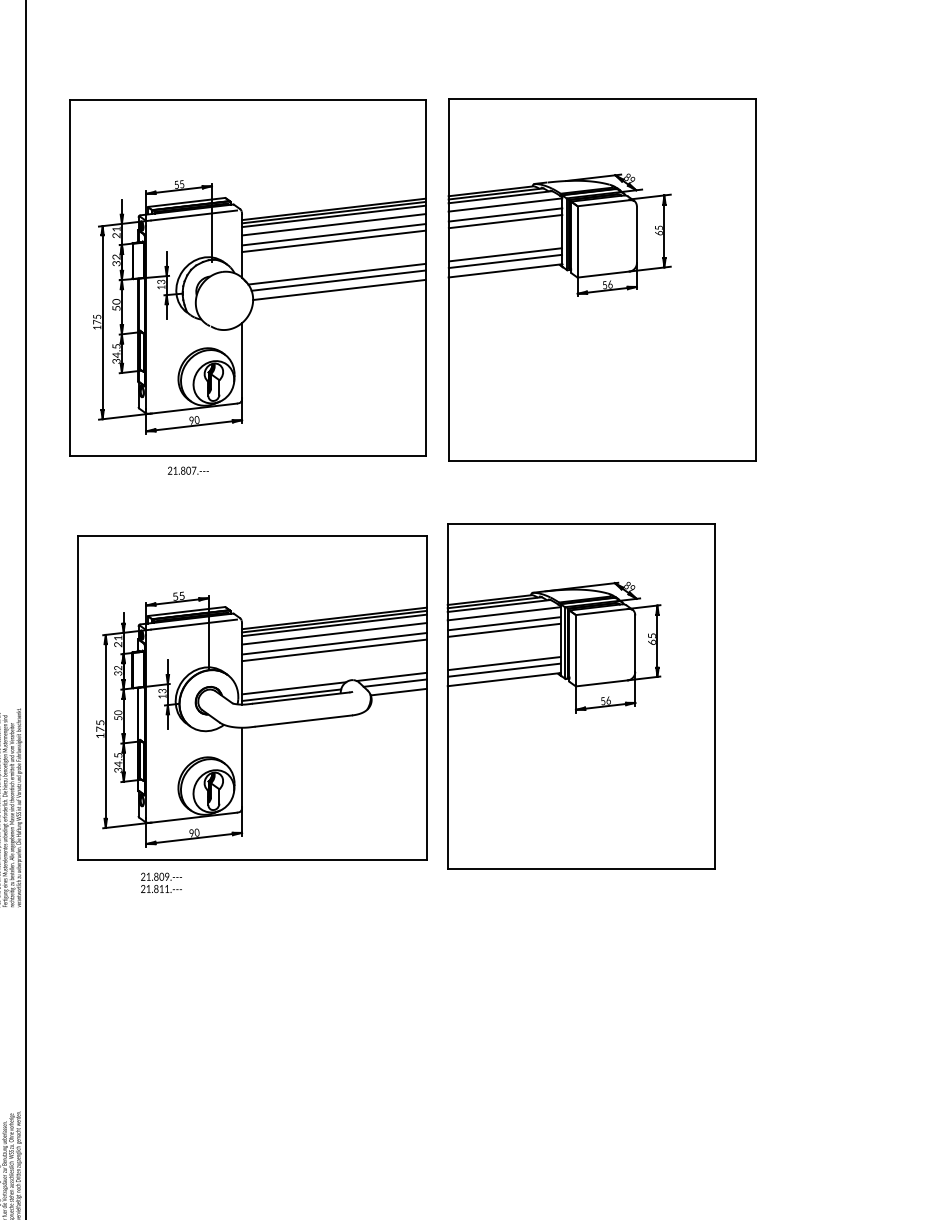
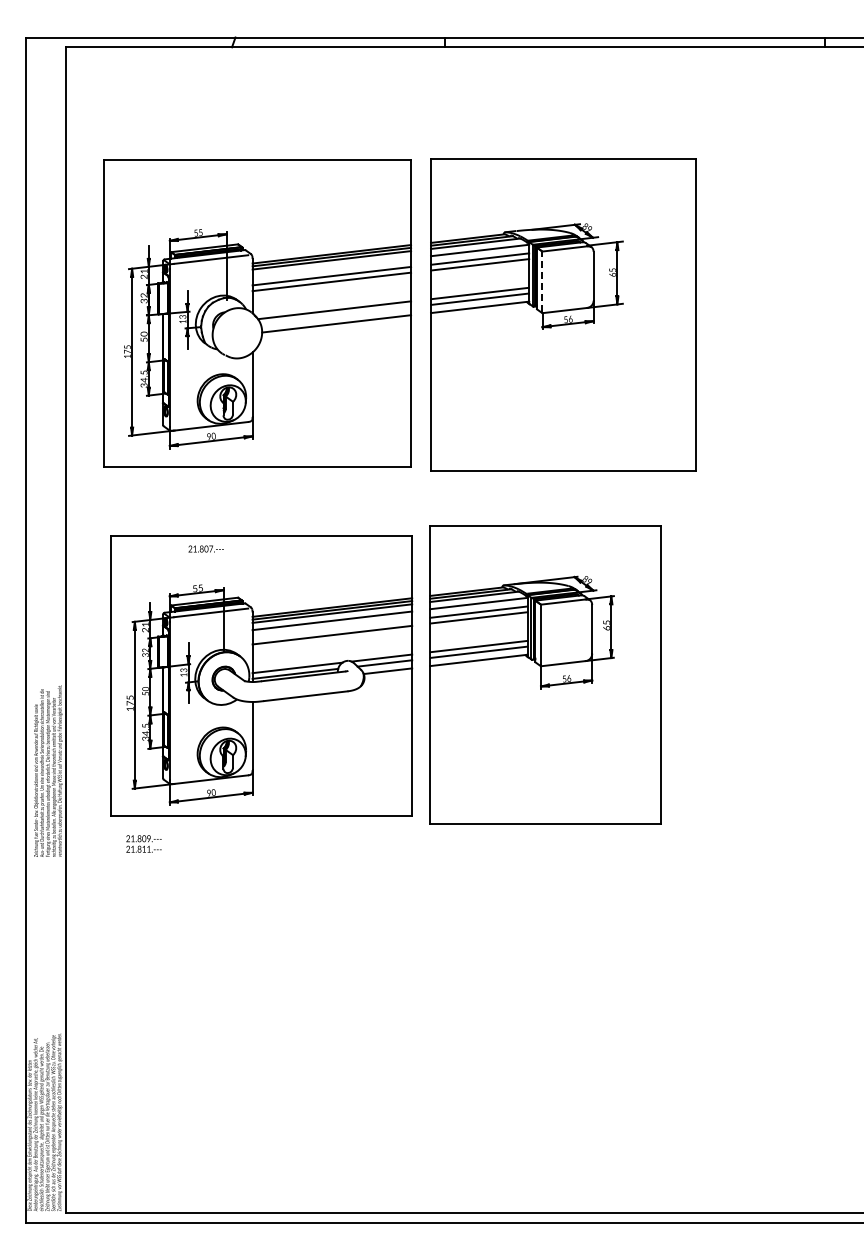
line: (333, 224) -> (331, 267), removed
line: (577, 242) -> (542, 282), solid -> dashed
line: (338, 280) -> (335, 315), removed
text: (187, 470) -> (205, 548), moved
line: (334, 643) -> (332, 629), removed
text: (160, 882) -> (143, 843), moved

